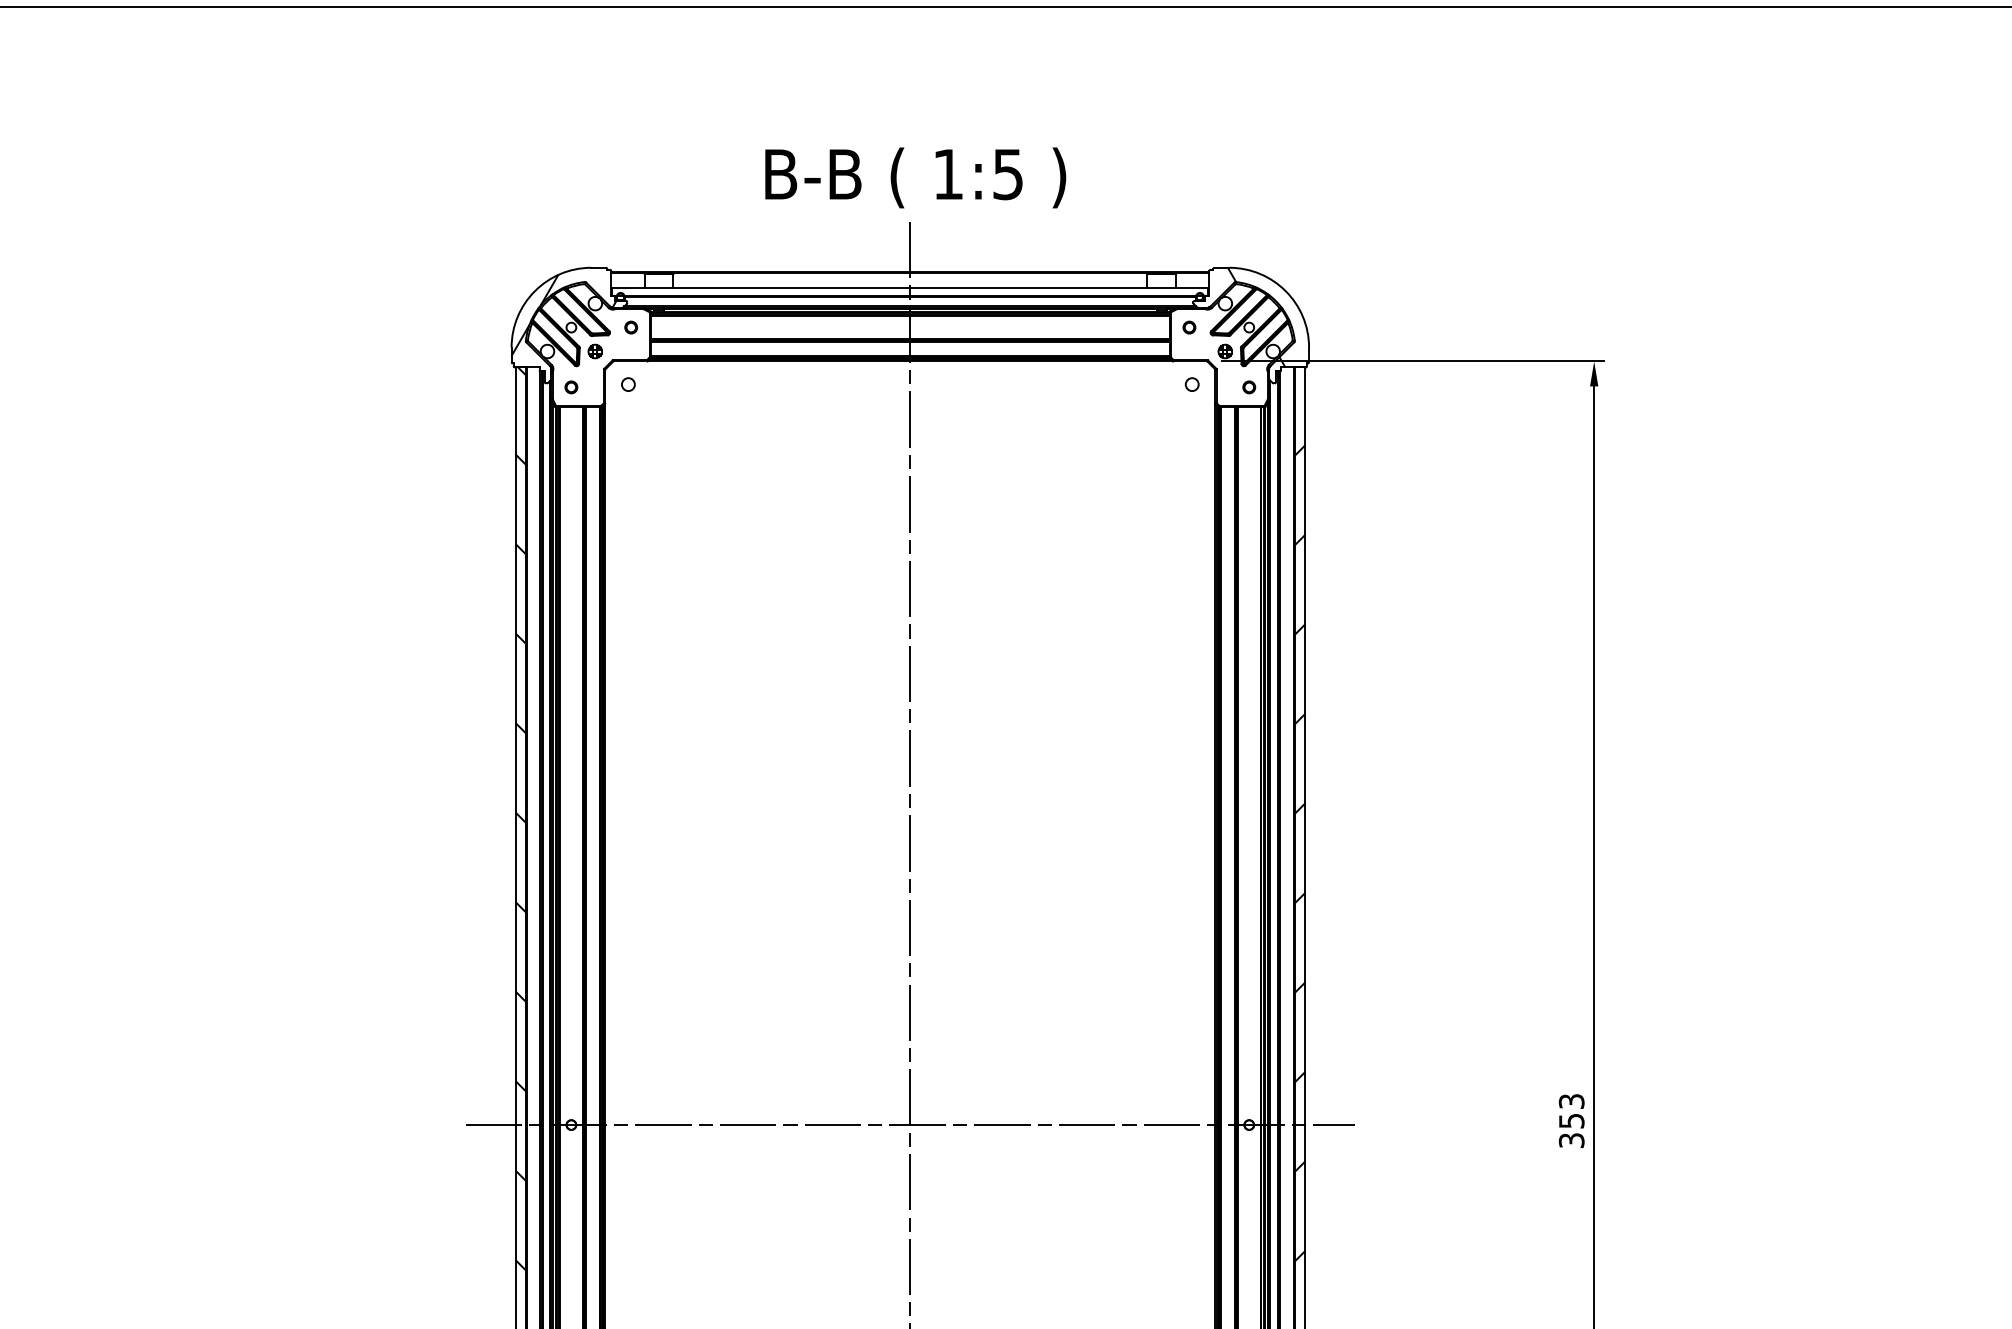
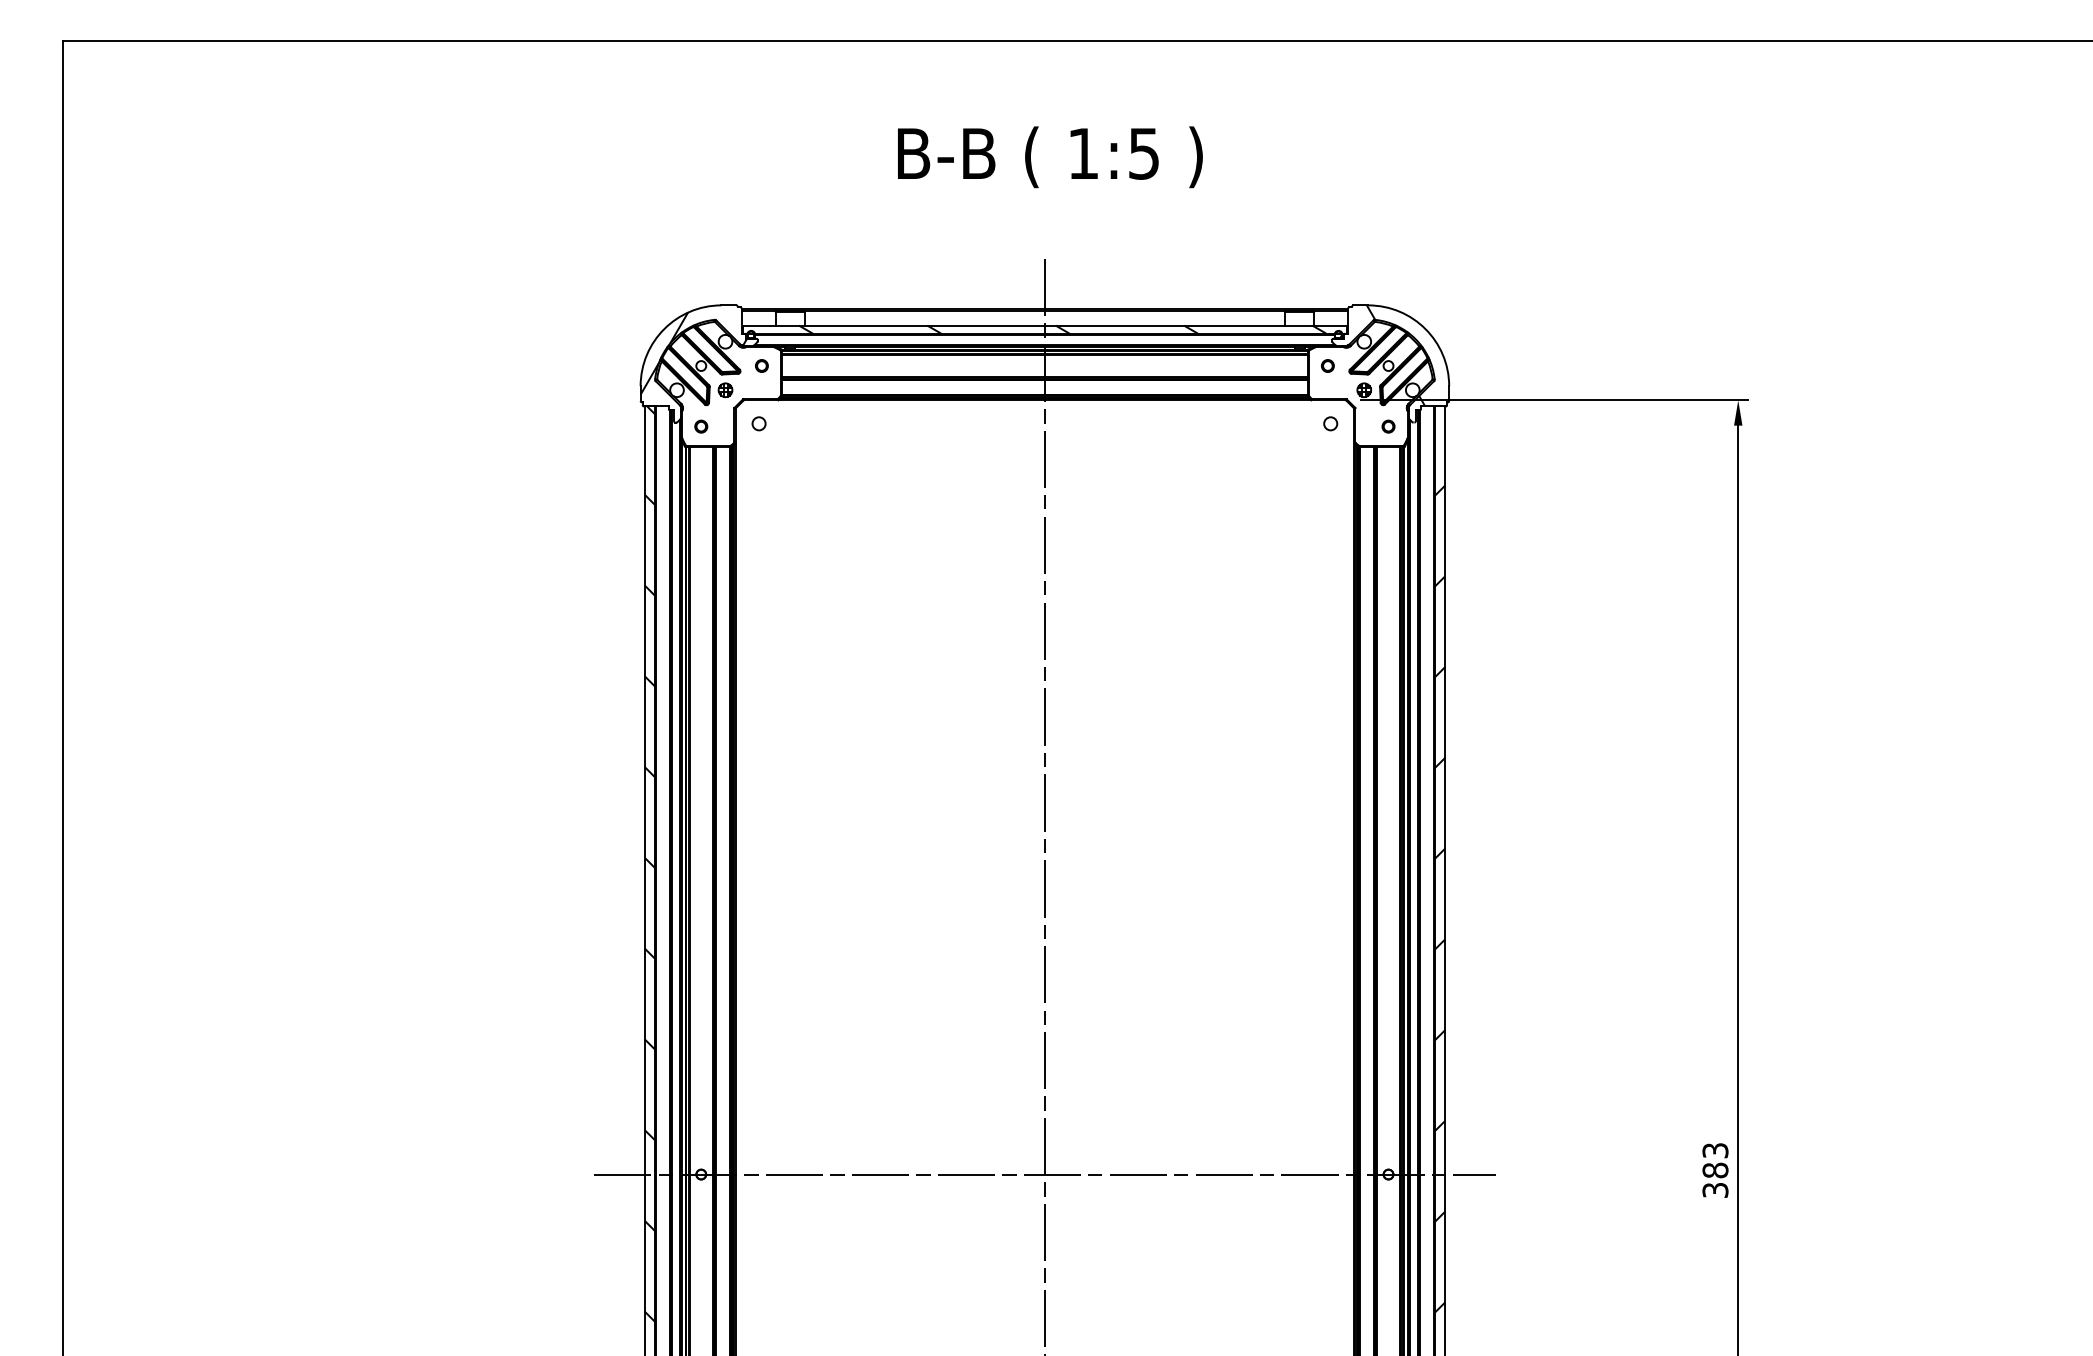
text: (915, 178) -> (1050, 157), moved
hatch: (927, 291) -> (1062, 329), added
text: (1571, 1121) -> (1715, 1170), 353 -> 383

